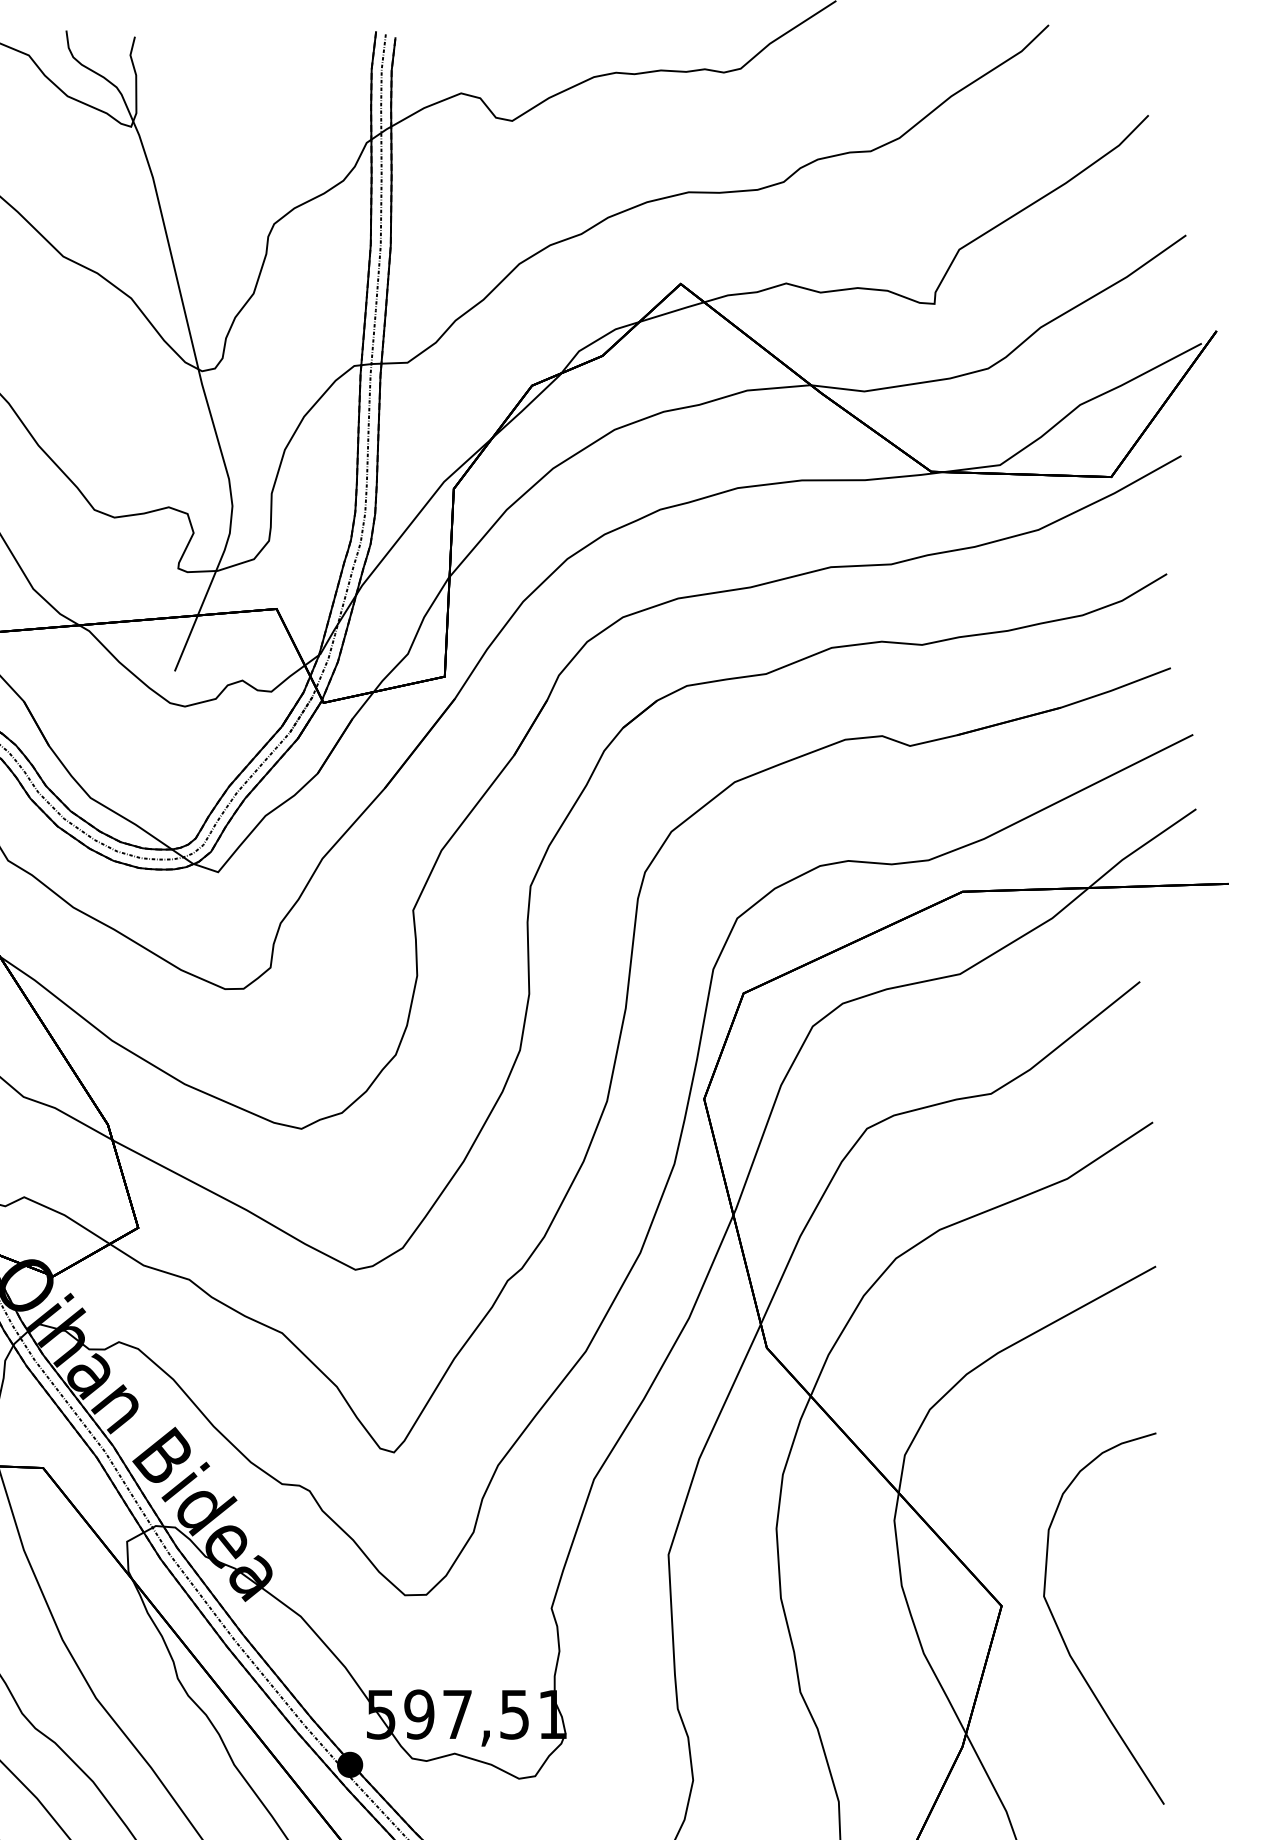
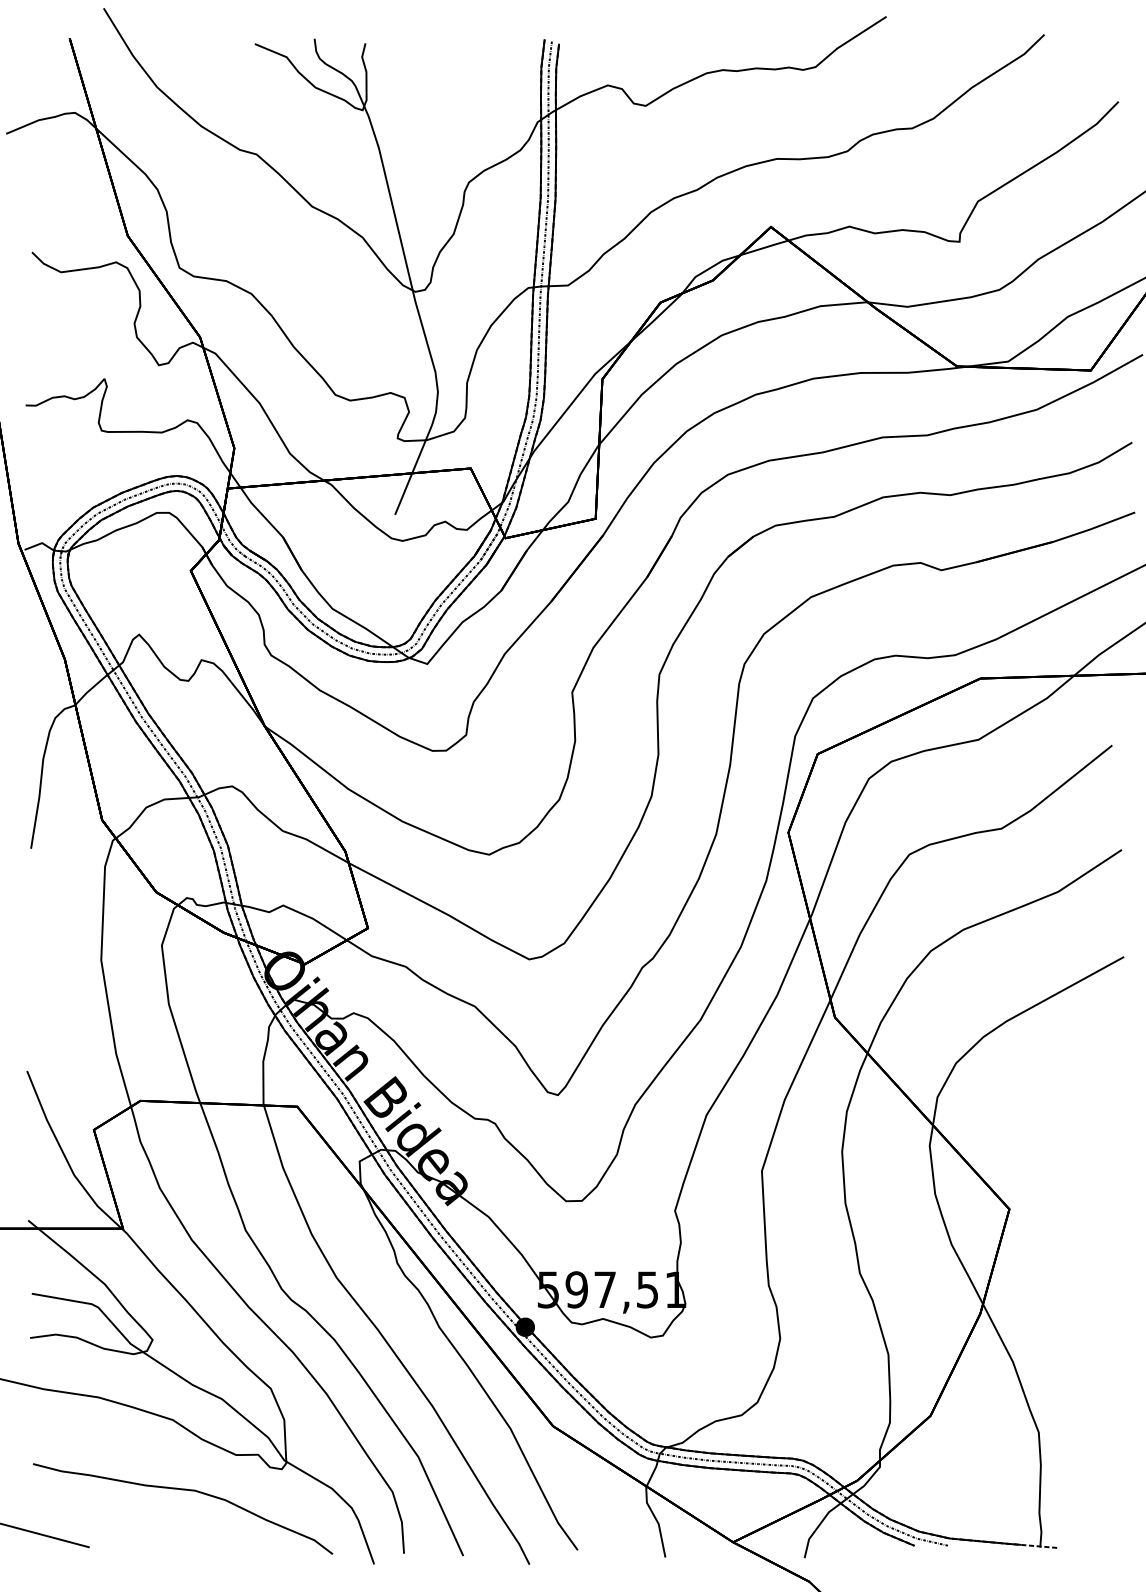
curve: (1063, 1637) -> (1055, 1232), removed

